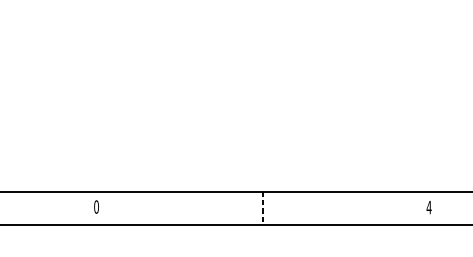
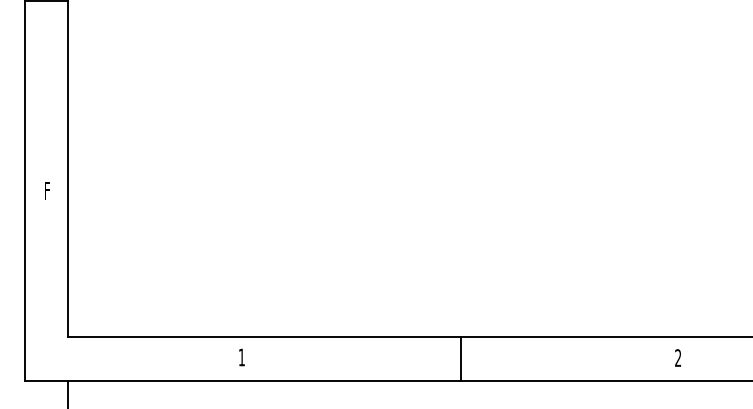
text: (96, 207) -> (241, 357), 0 -> 1
line: (263, 207) -> (460, 358), dashed -> solid
text: (428, 207) -> (677, 357), 4 -> 2

